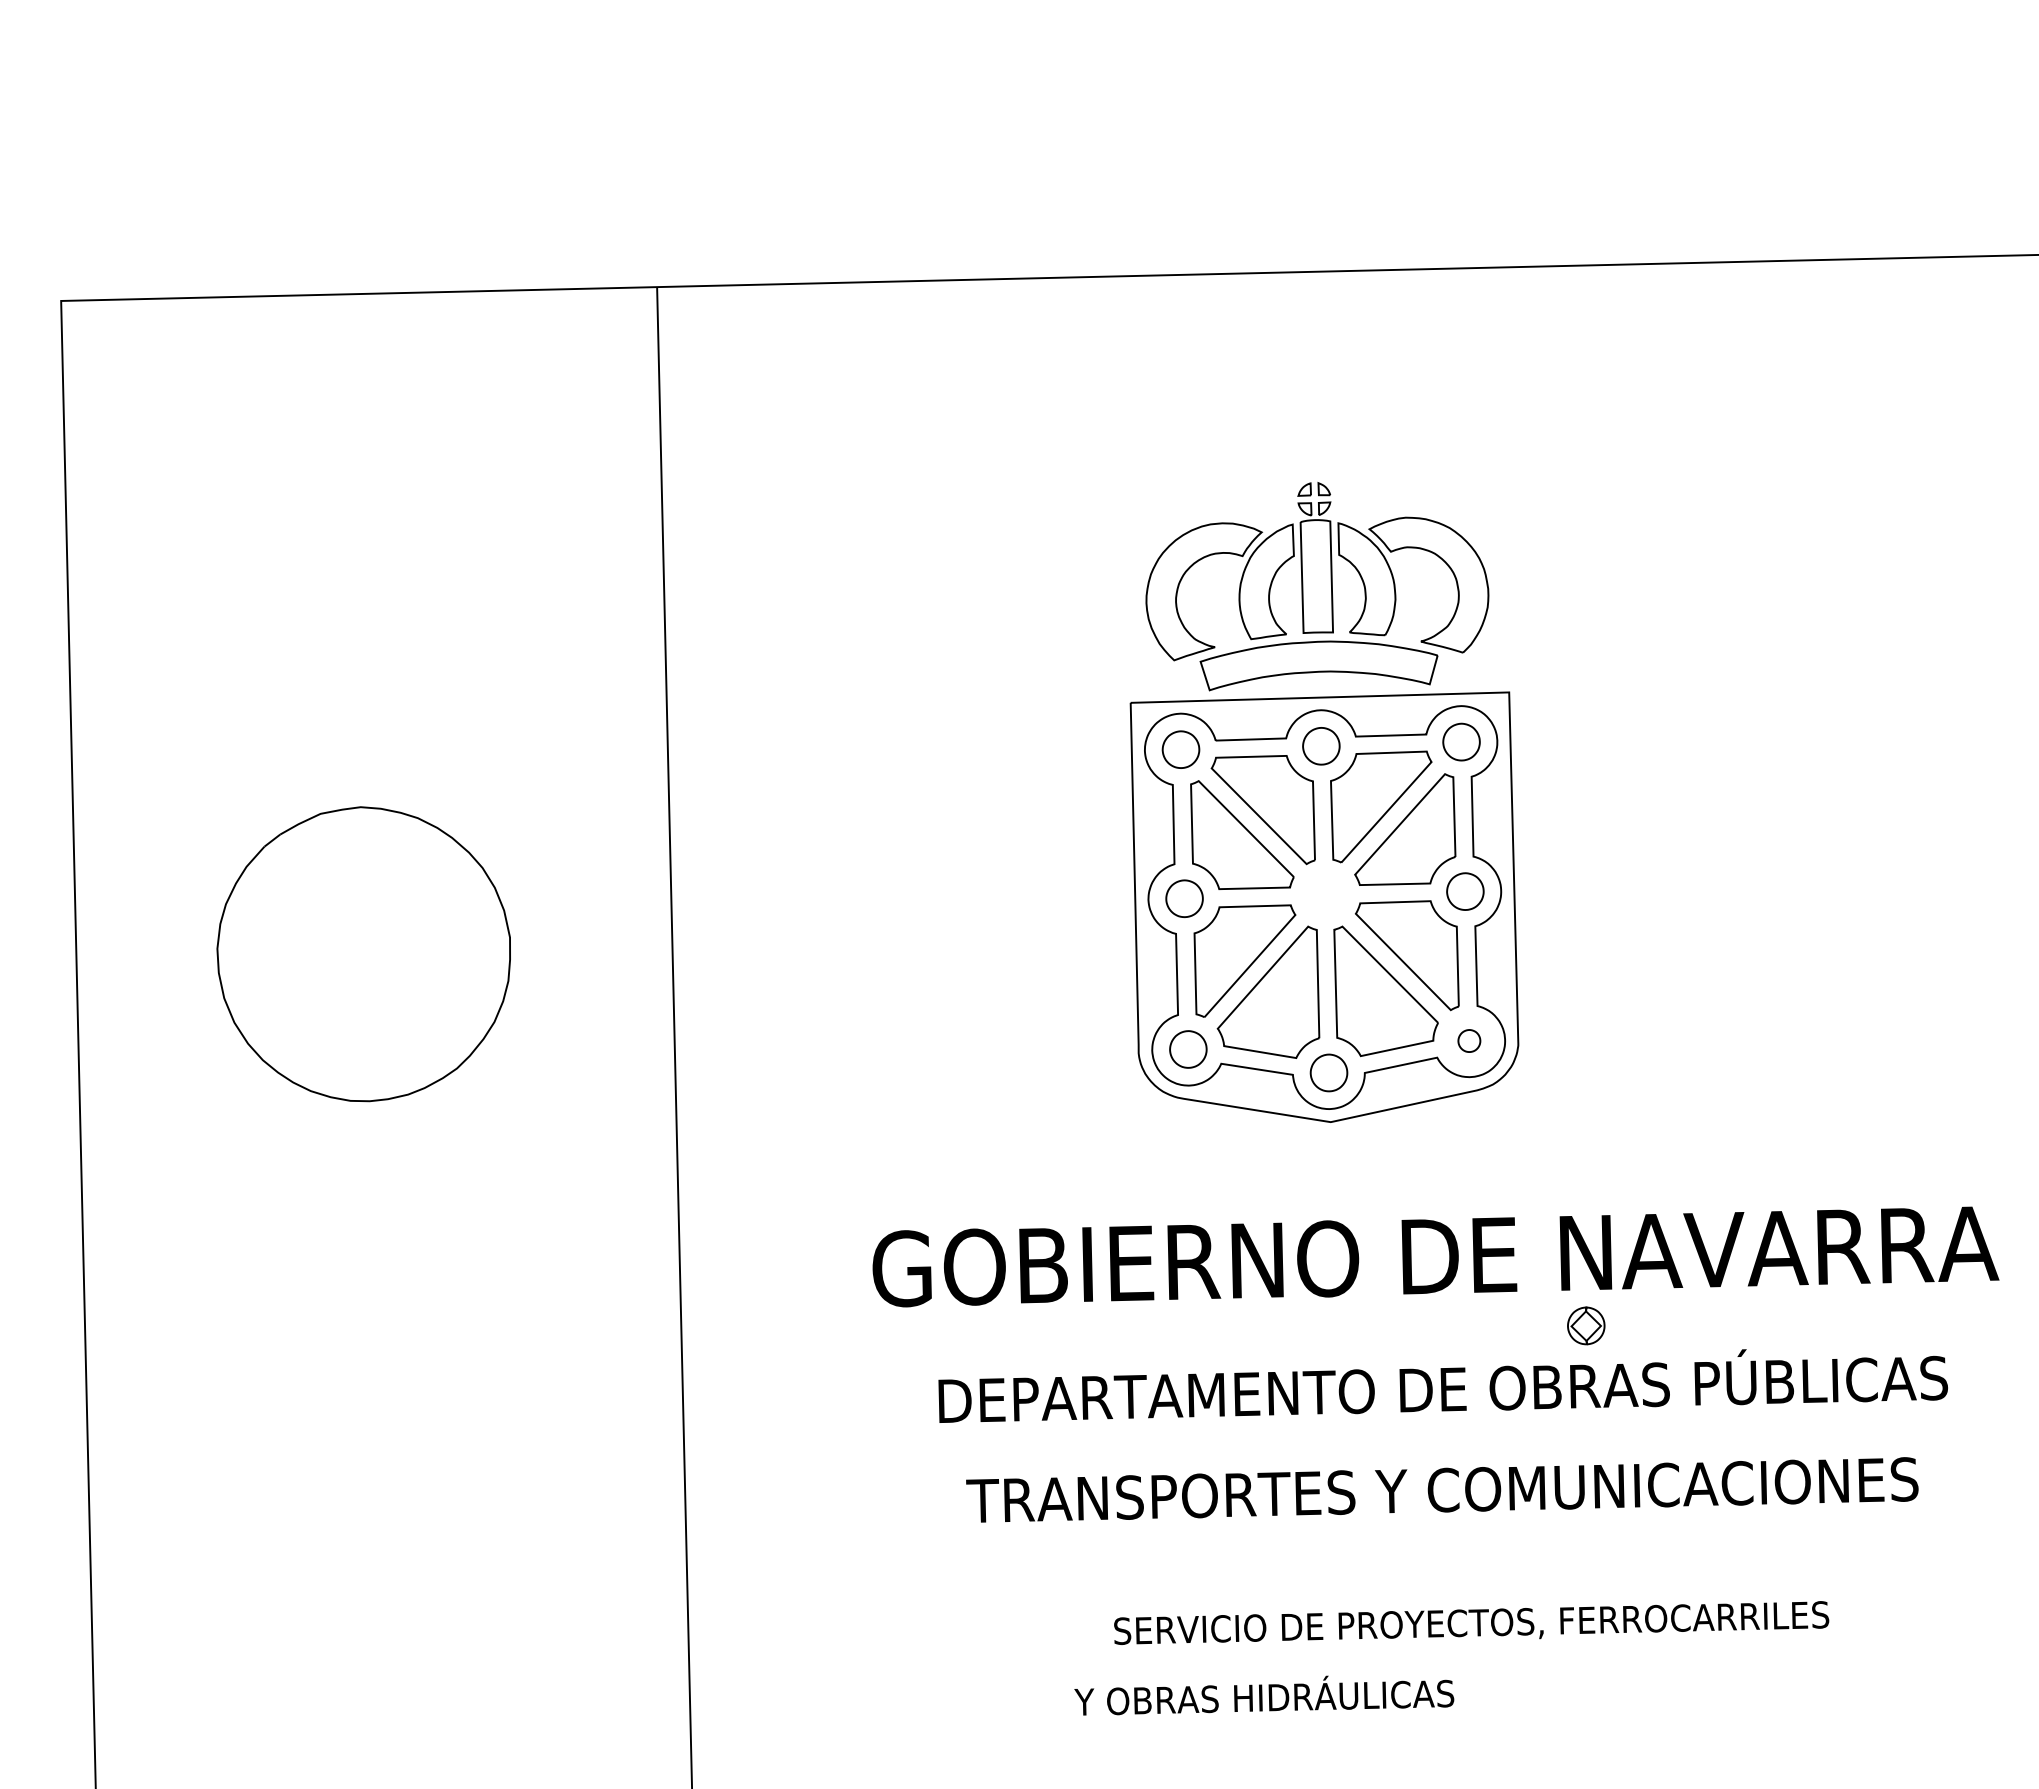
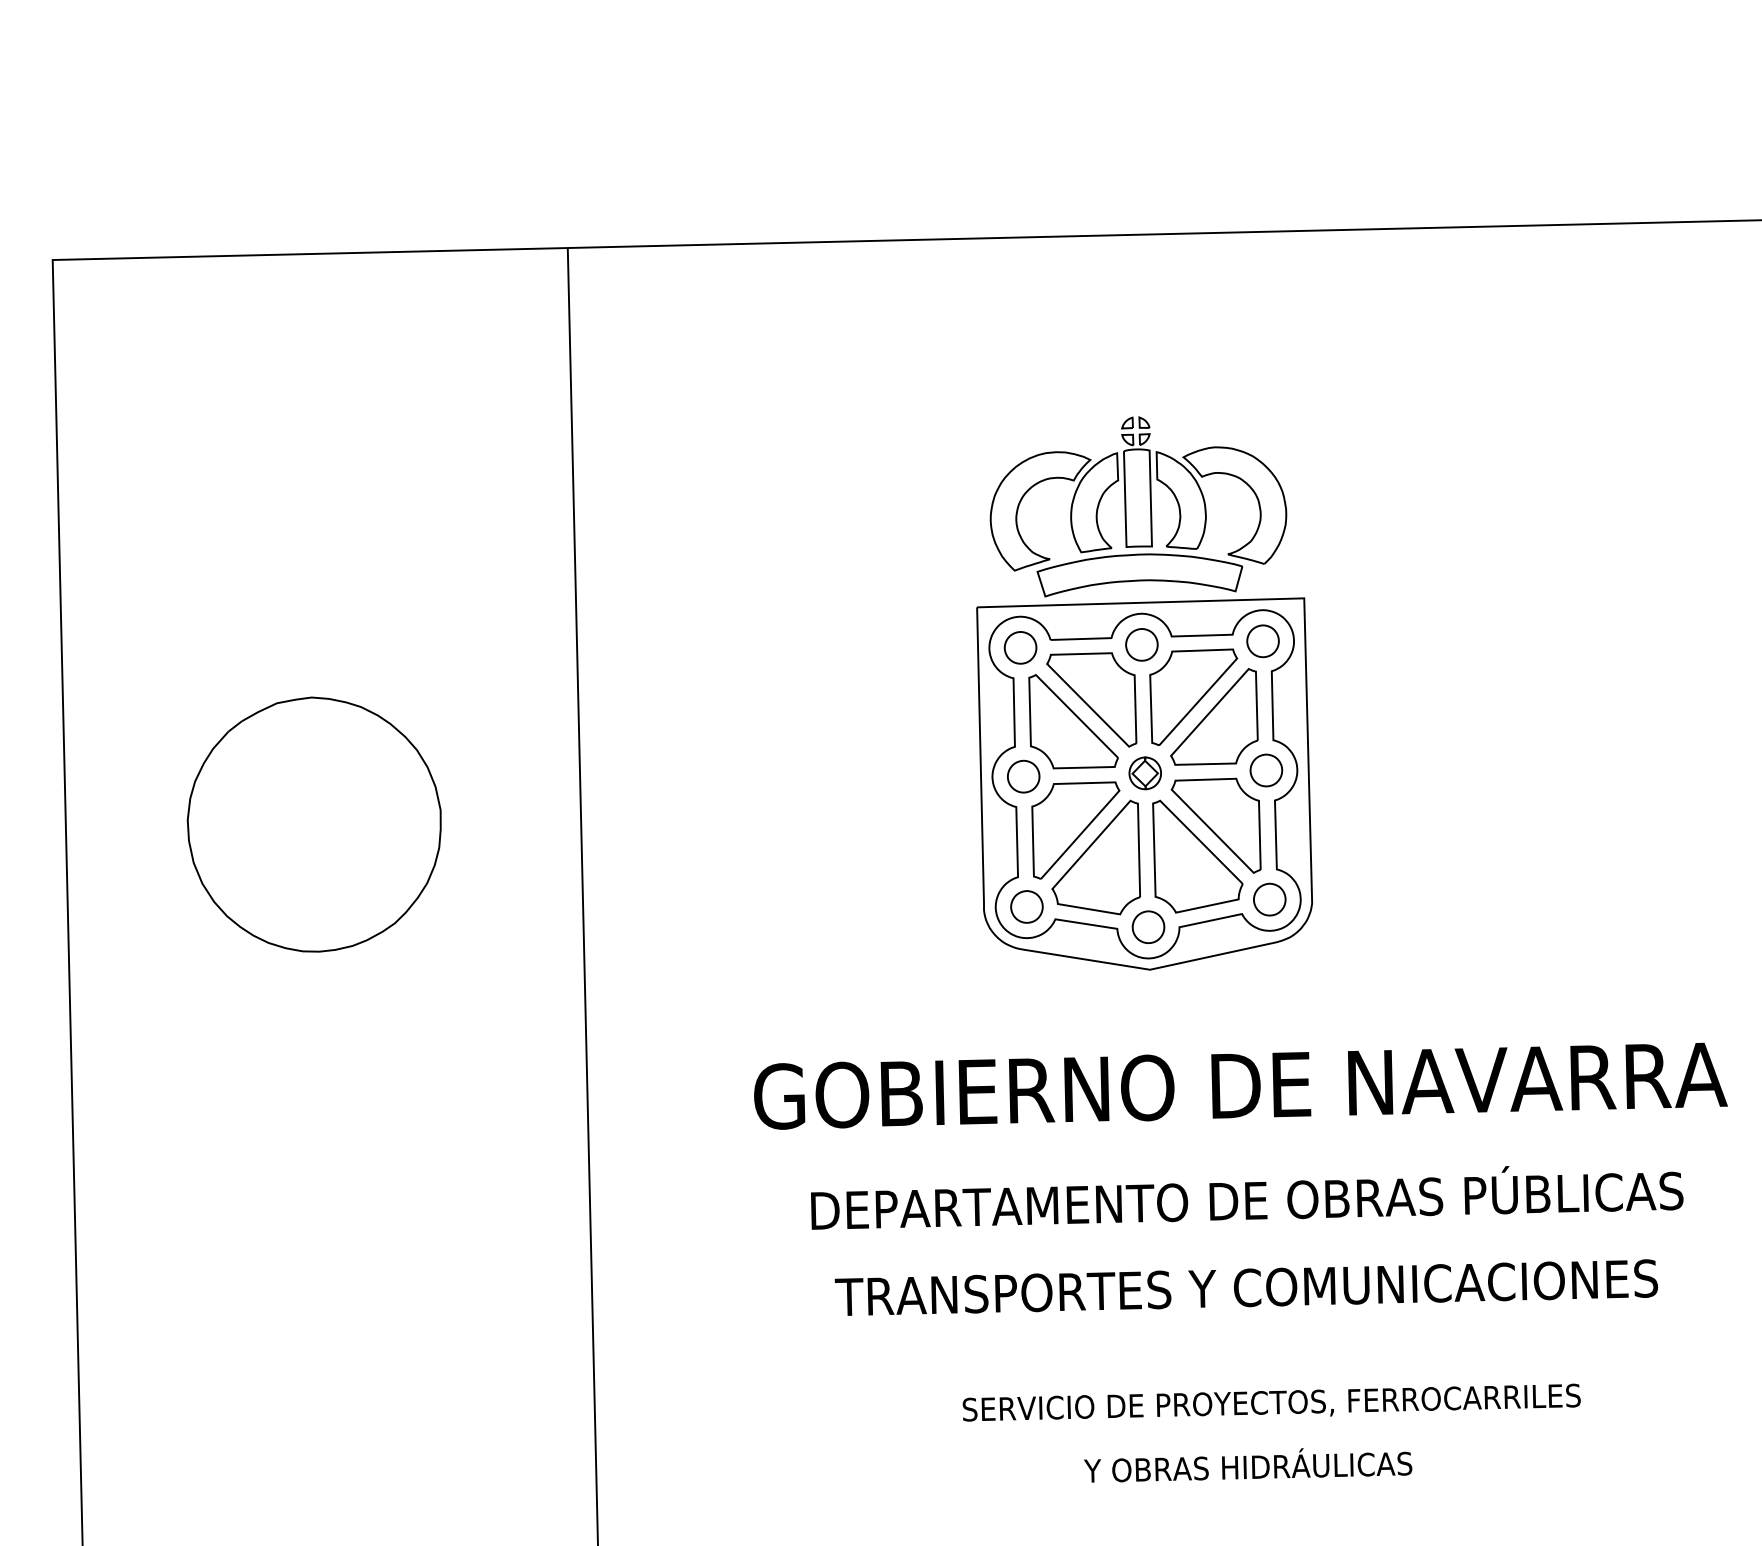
part: (1469, 1040) -> (1269, 899), size x1.67
part: (1586, 1325) -> (1145, 773), moved
text: (1264, 1695) -> (1248, 1465), moved

